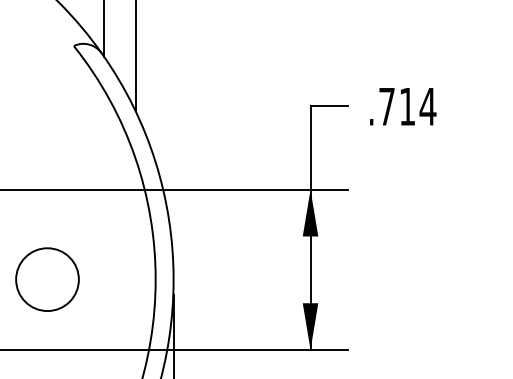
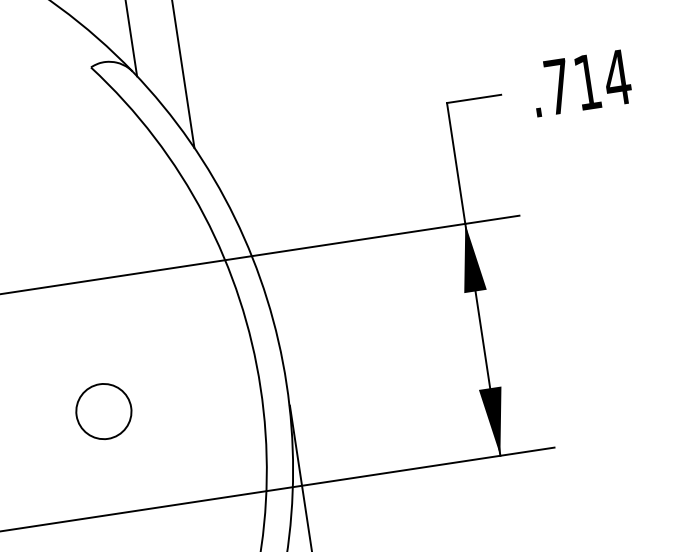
circle: (47, 279) -> (103, 411), size x0.6

